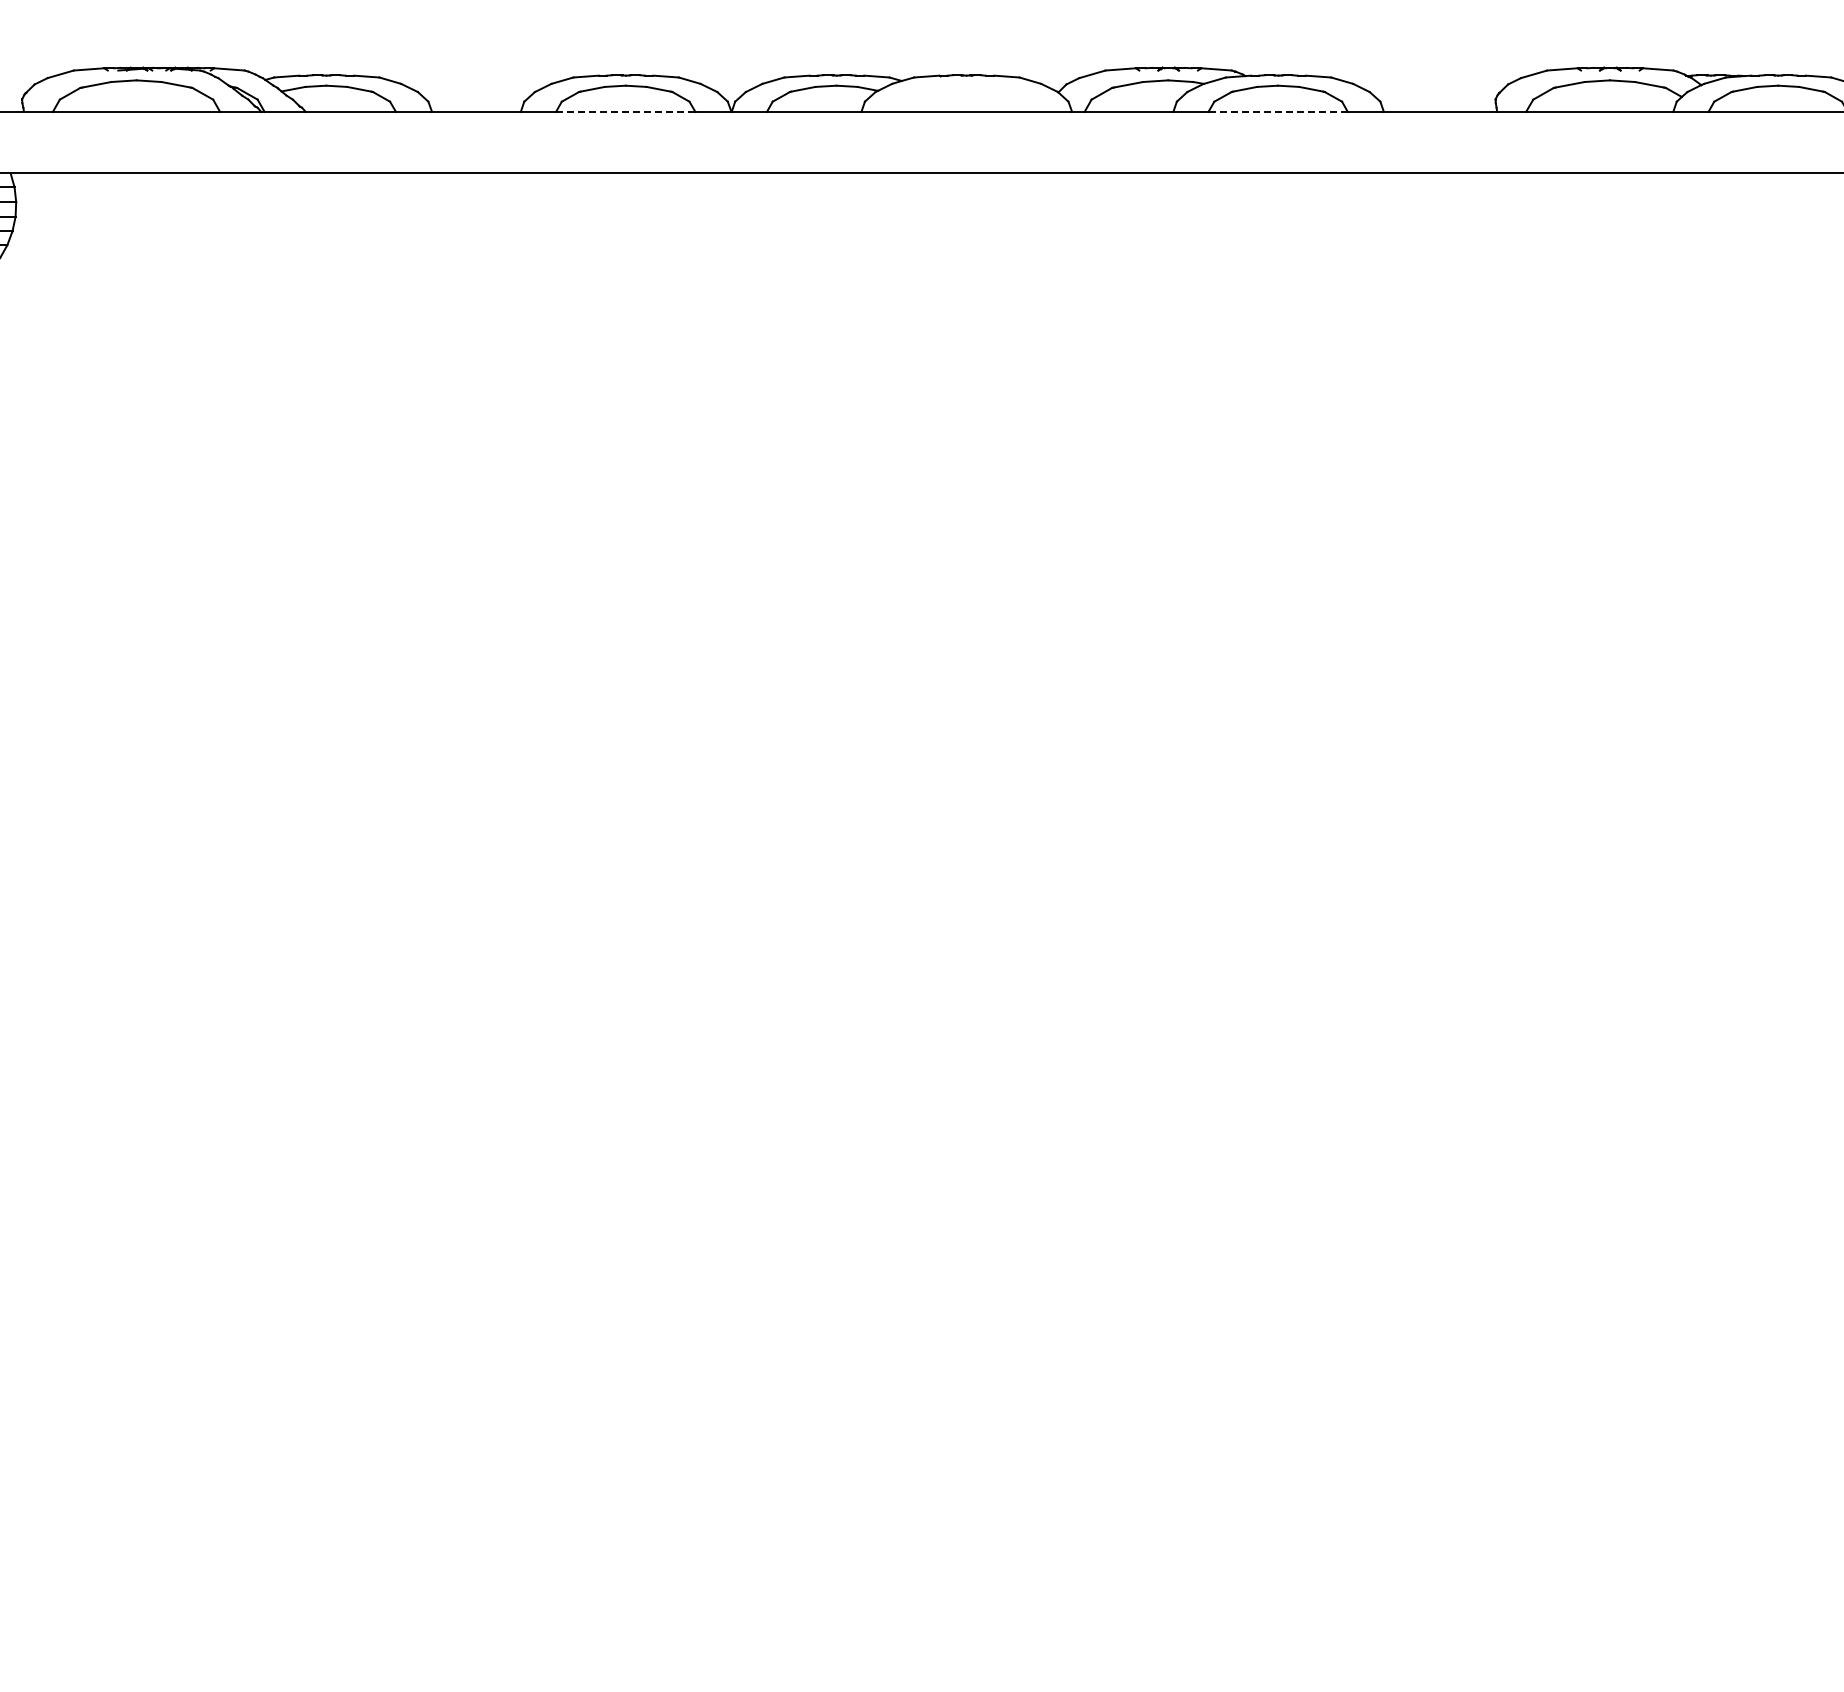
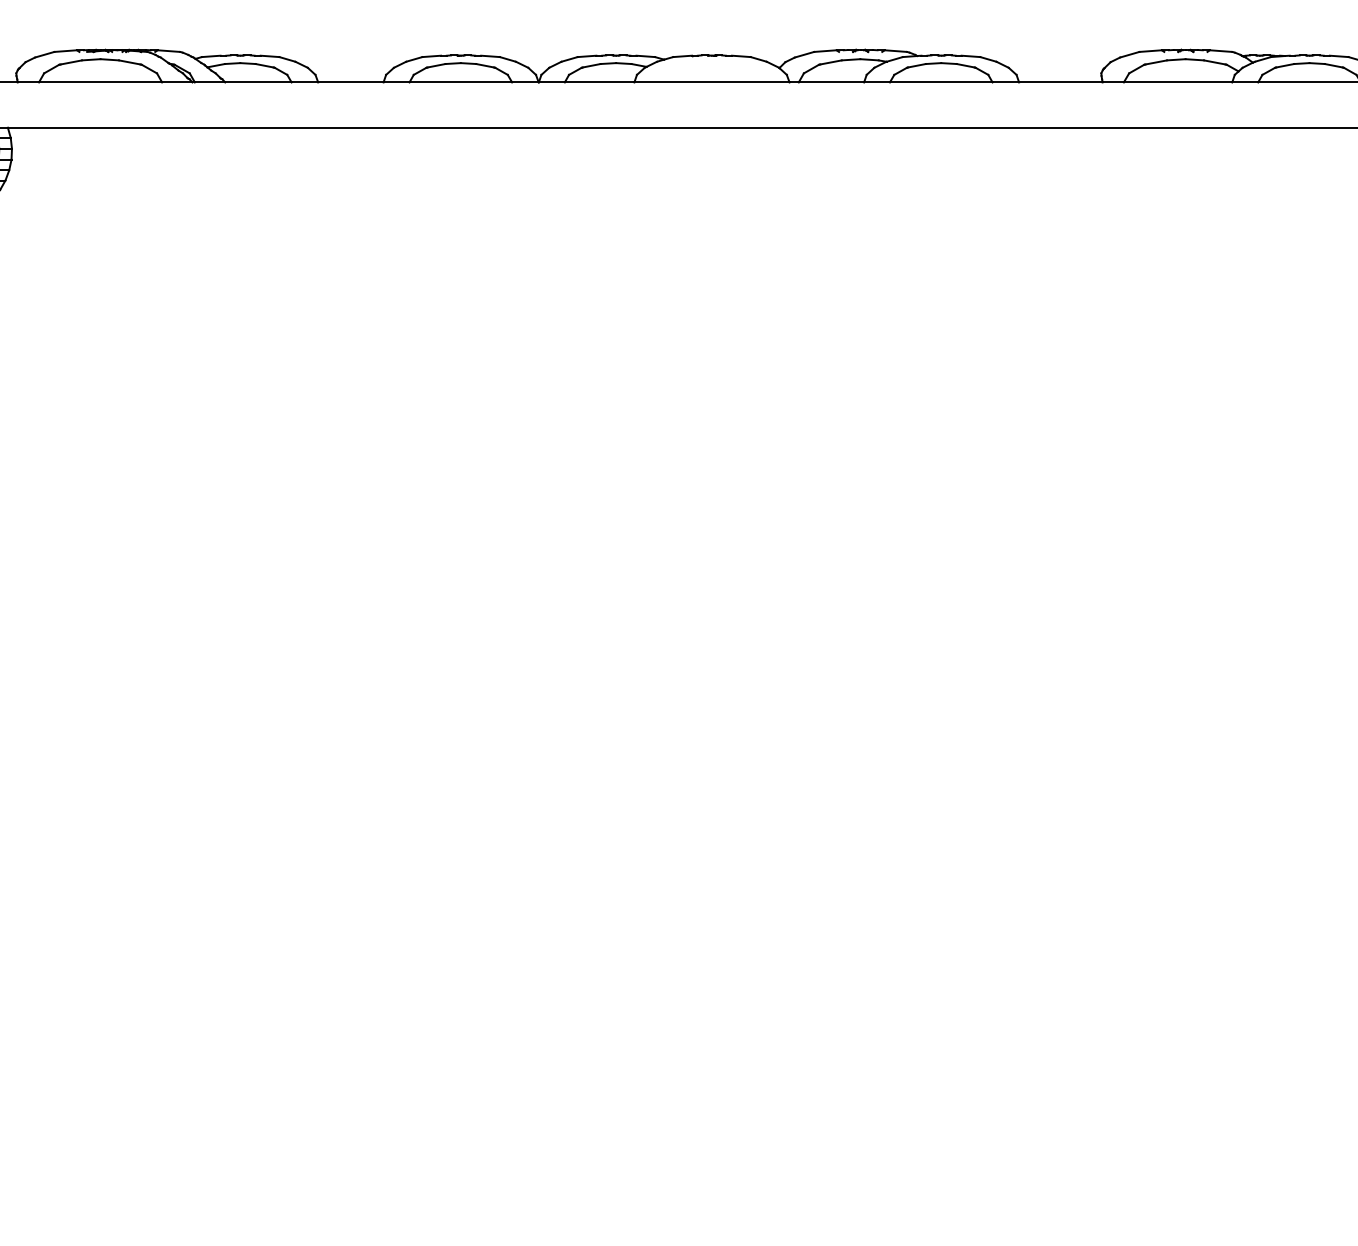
line: (625, 111) -> (460, 82), dashed -> solid
line: (1278, 111) -> (941, 82), dashed -> solid

